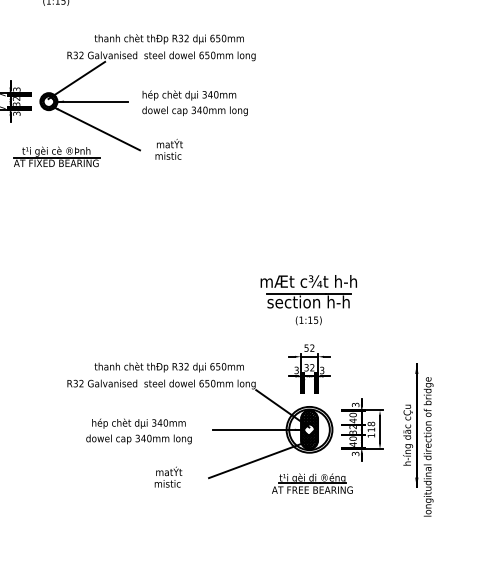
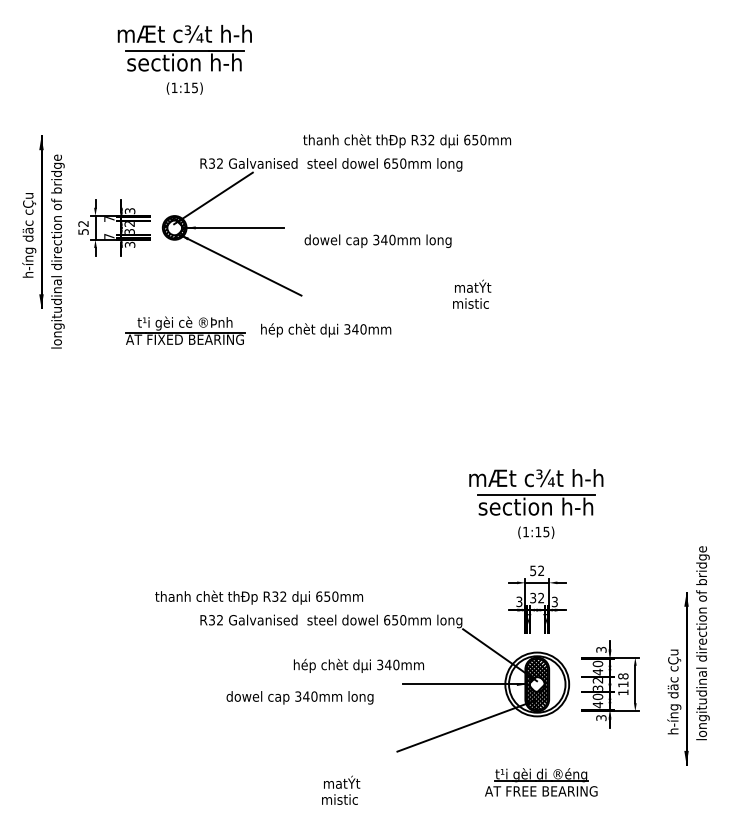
text: (169, 39) -> (407, 141), moved
text: (189, 95) -> (326, 330), moved
text: (169, 148) -> (472, 293), moved
part: (56, 156) -> (185, 330), moved
text: (169, 367) -> (259, 597), moved
text: (138, 423) -> (358, 665), moved
text: (428, 447) -> (702, 643), moved
text: (168, 476) -> (341, 789), moved
part: (312, 483) -> (541, 782), moved

